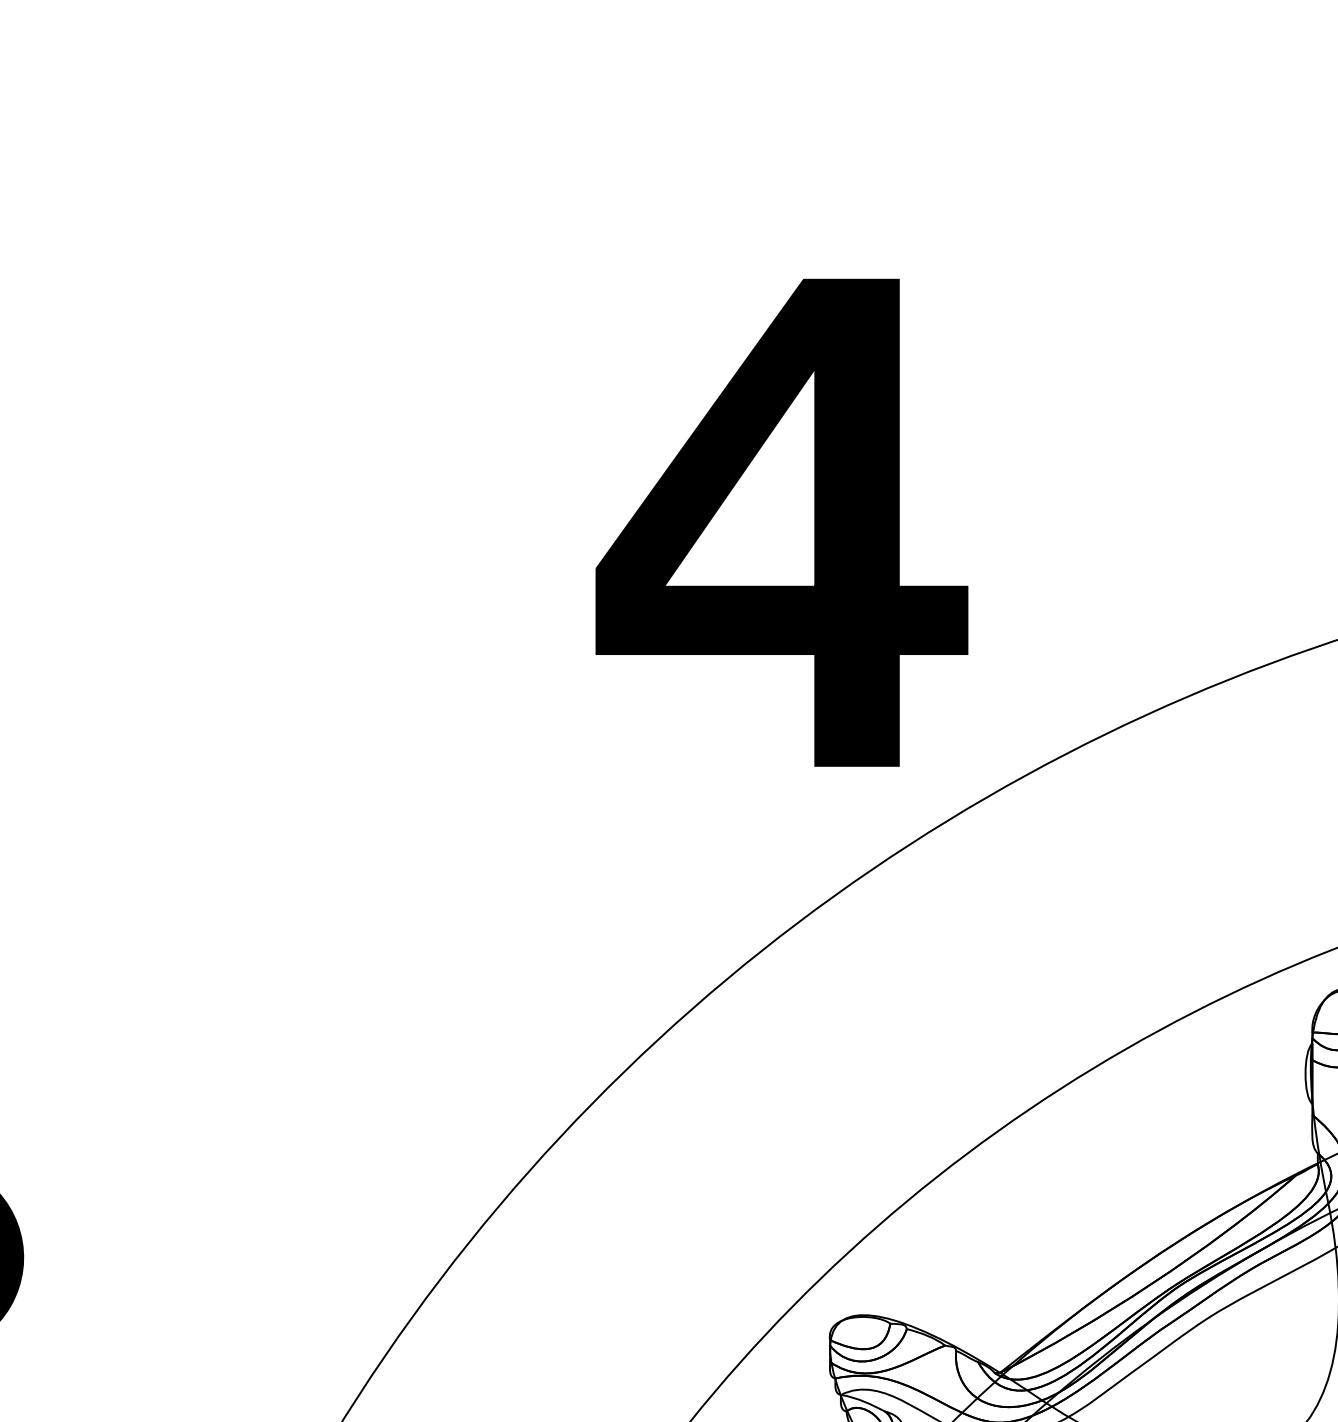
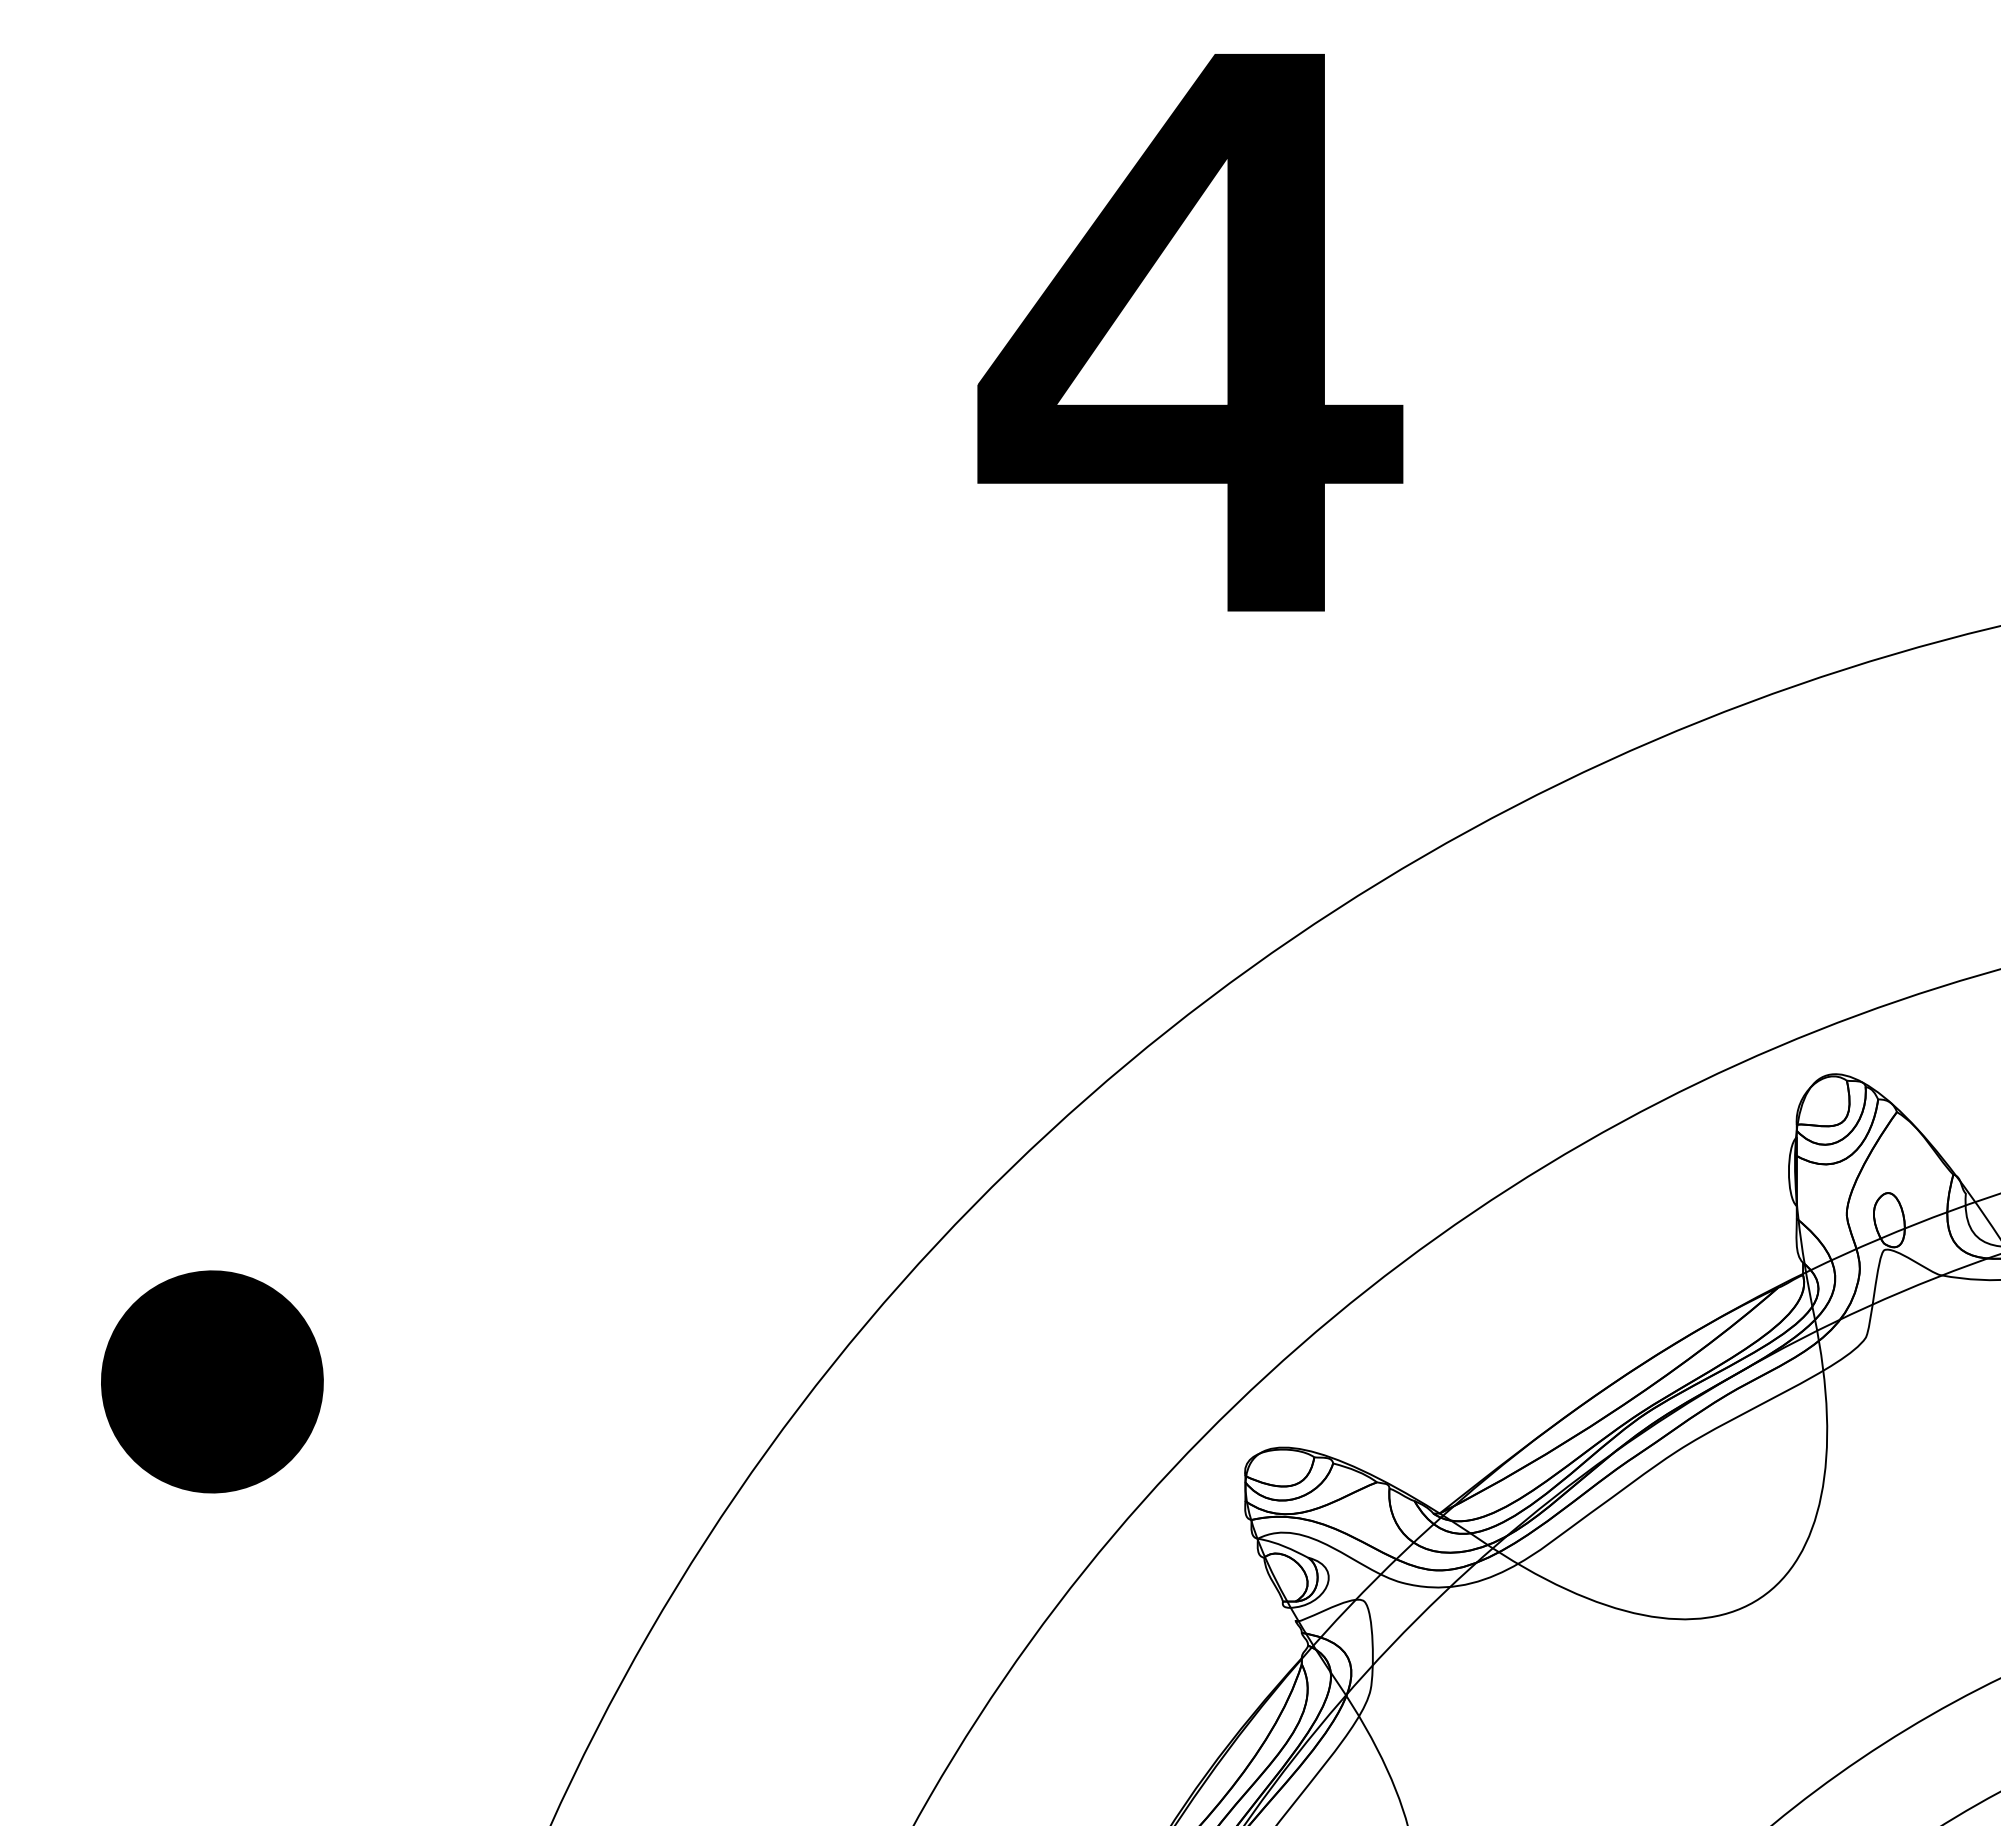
part: (782, 522) -> (1190, 332), moved

